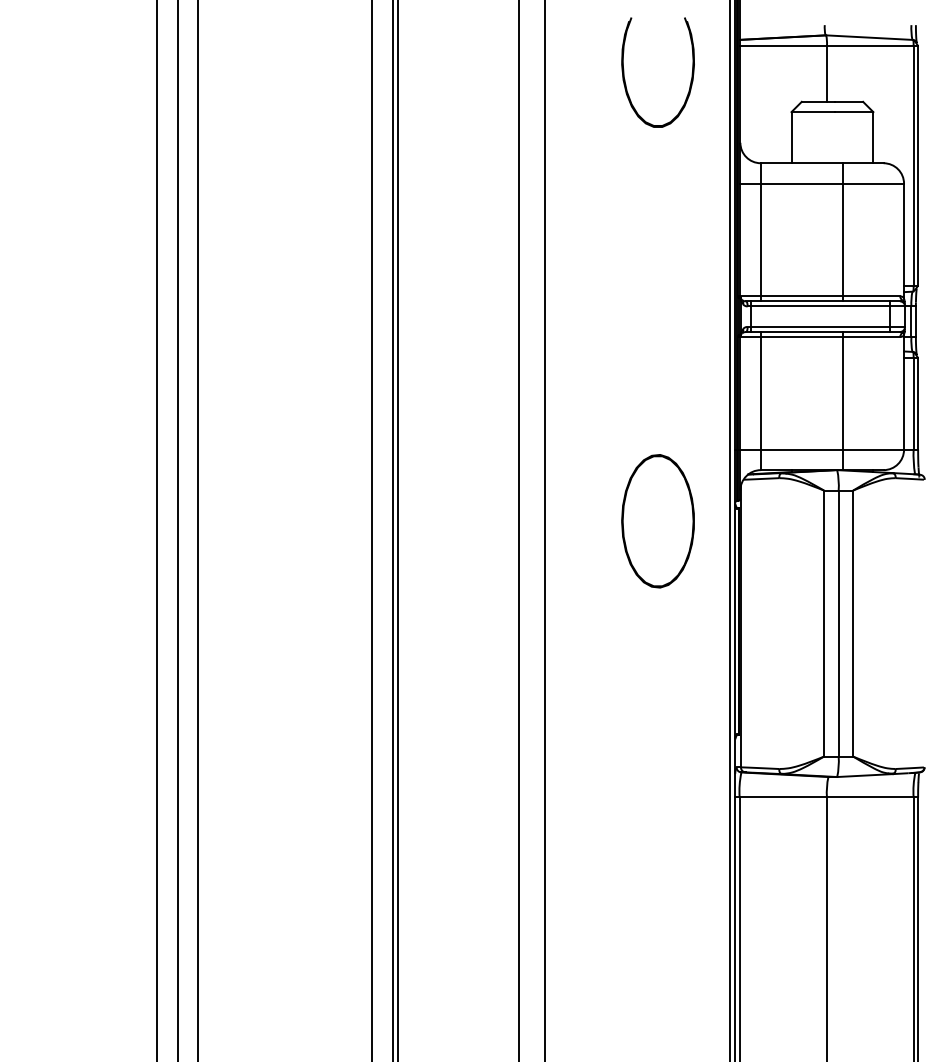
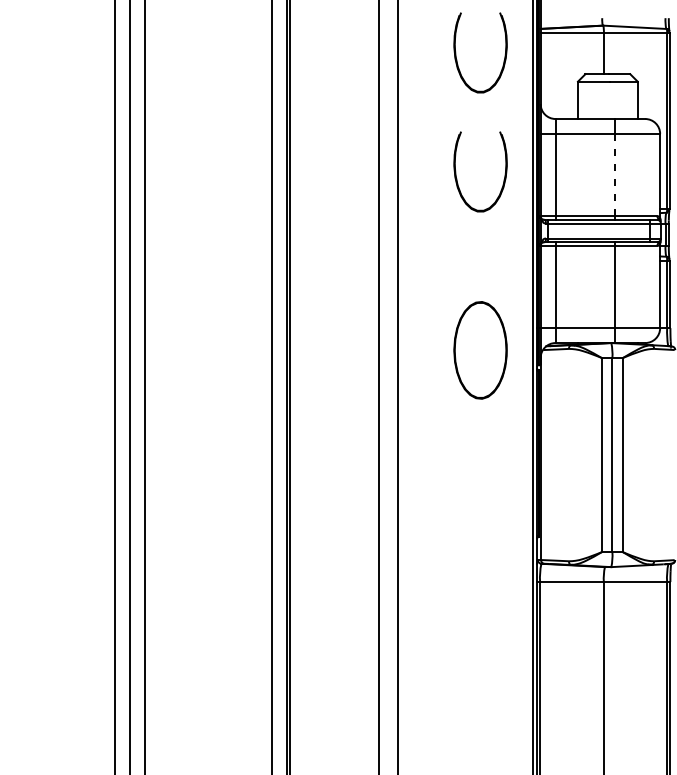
part: (625, 235) -> (456, 171), added
line: (842, 239) -> (615, 174), solid -> dashed
part: (657, 521) -> (480, 350), moved

